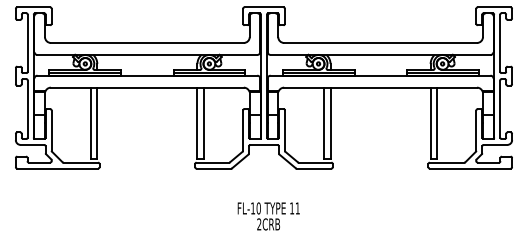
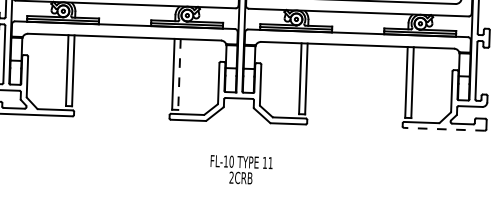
line: (203, 123) -> (179, 74), solid -> dashed
line: (469, 168) -> (443, 129), solid -> dashed

